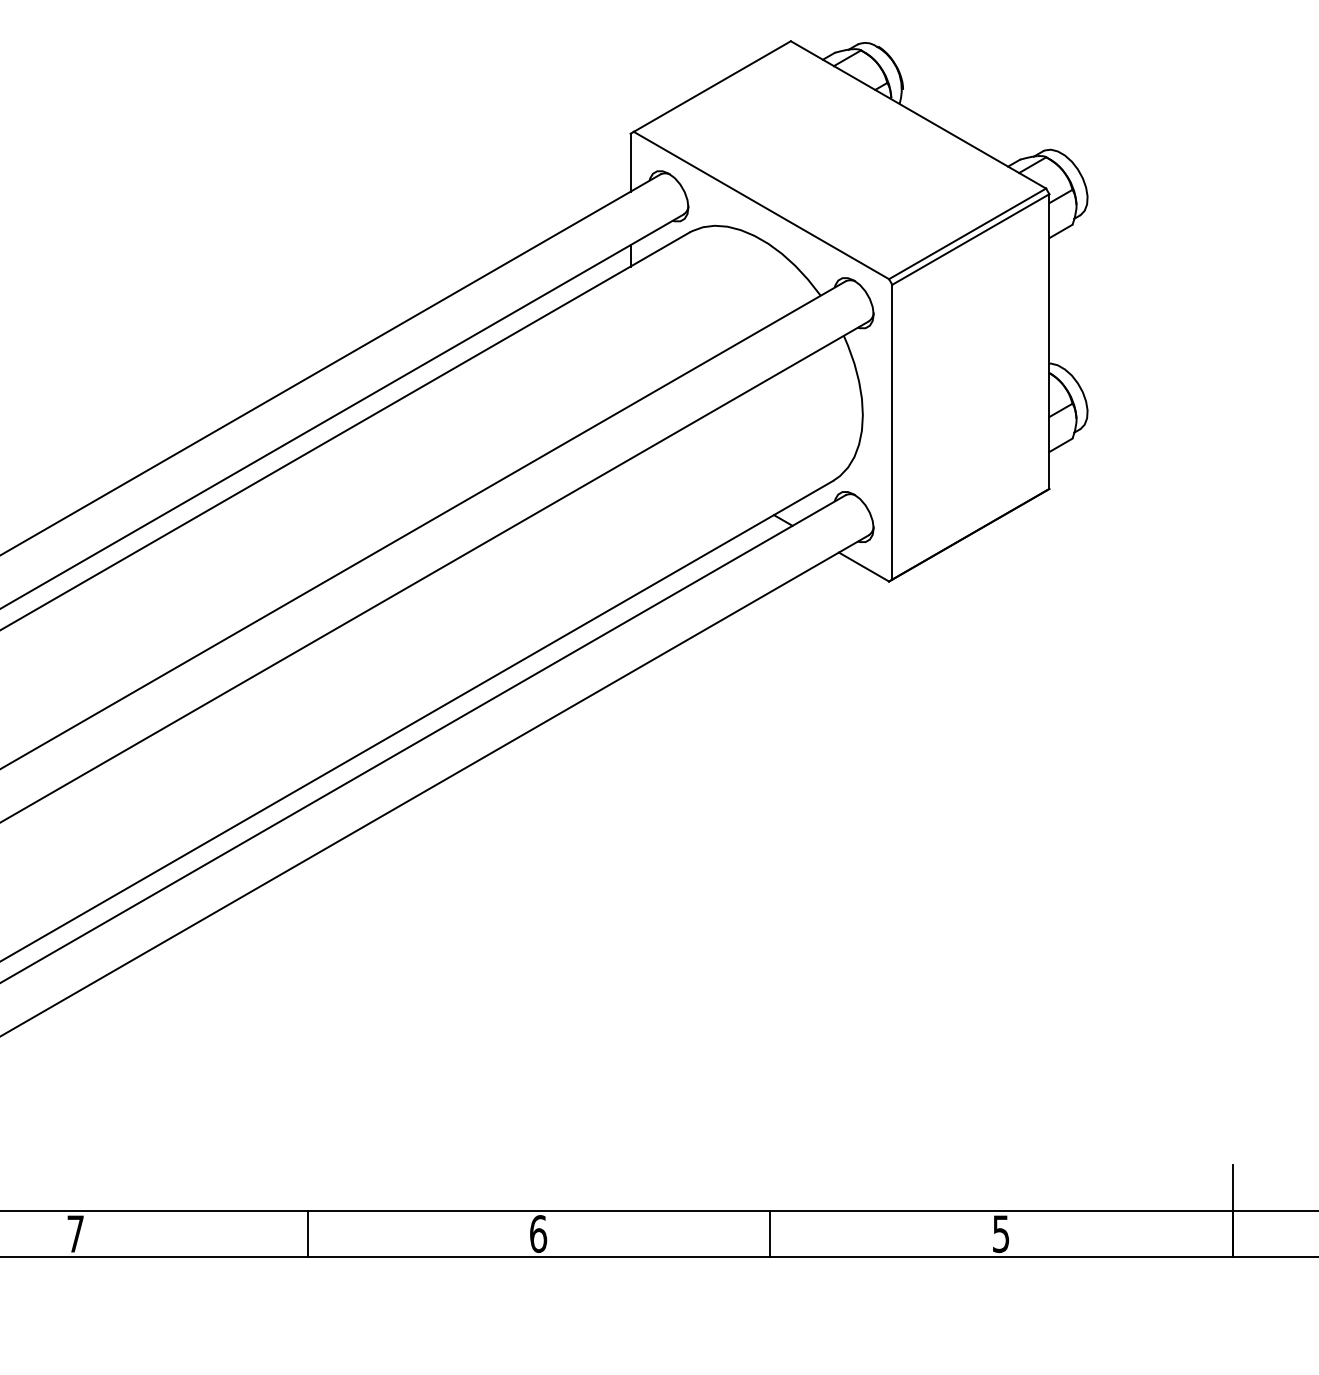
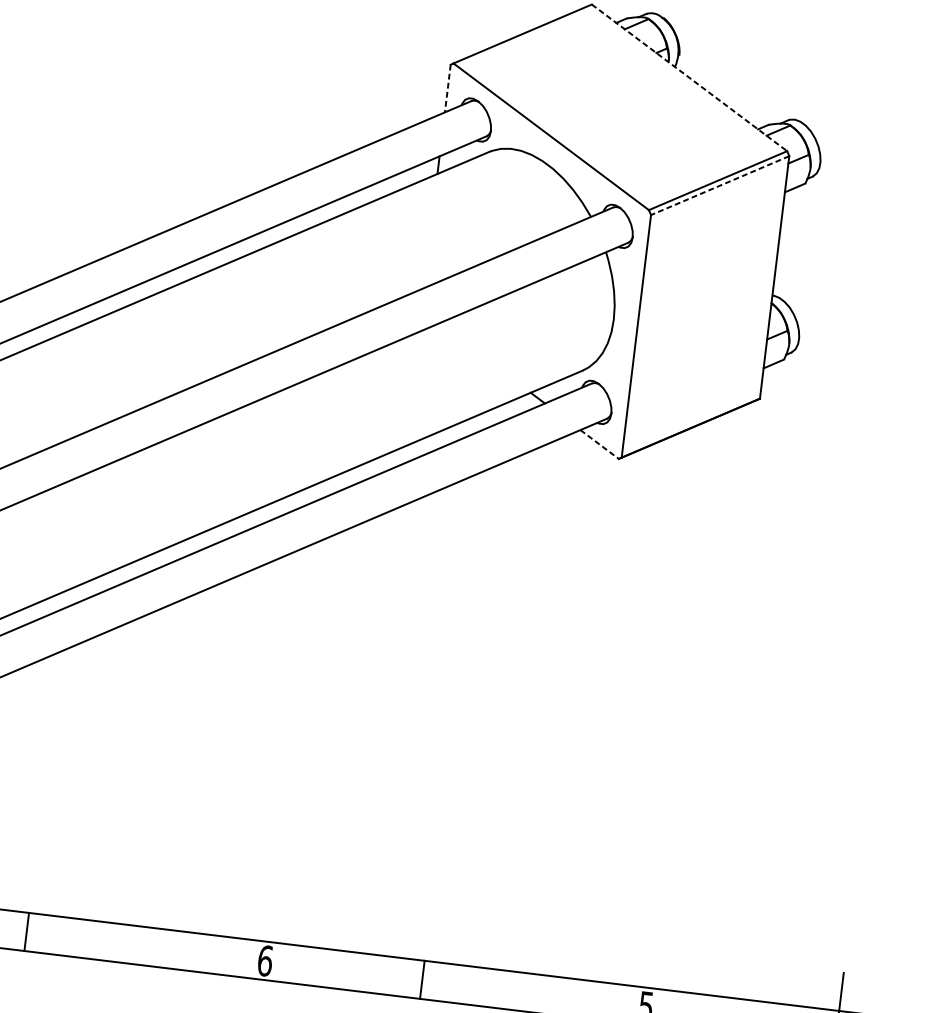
line: (918, 115) -> (689, 78), solid -> dashed
line: (630, 162) -> (447, 88), solid -> dashed
line: (970, 239) -> (719, 185), solid -> dashed
line: (863, 567) -> (599, 444), solid -> dashed
line: (307, 1233) -> (26, 931), moved
line: (770, 1233) -> (422, 979), moved

